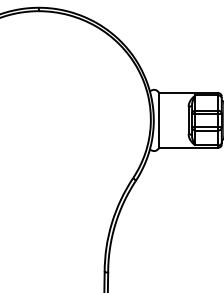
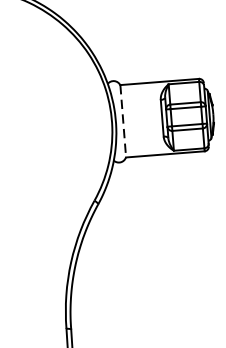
line: (159, 120) -> (123, 121), solid -> dashed

